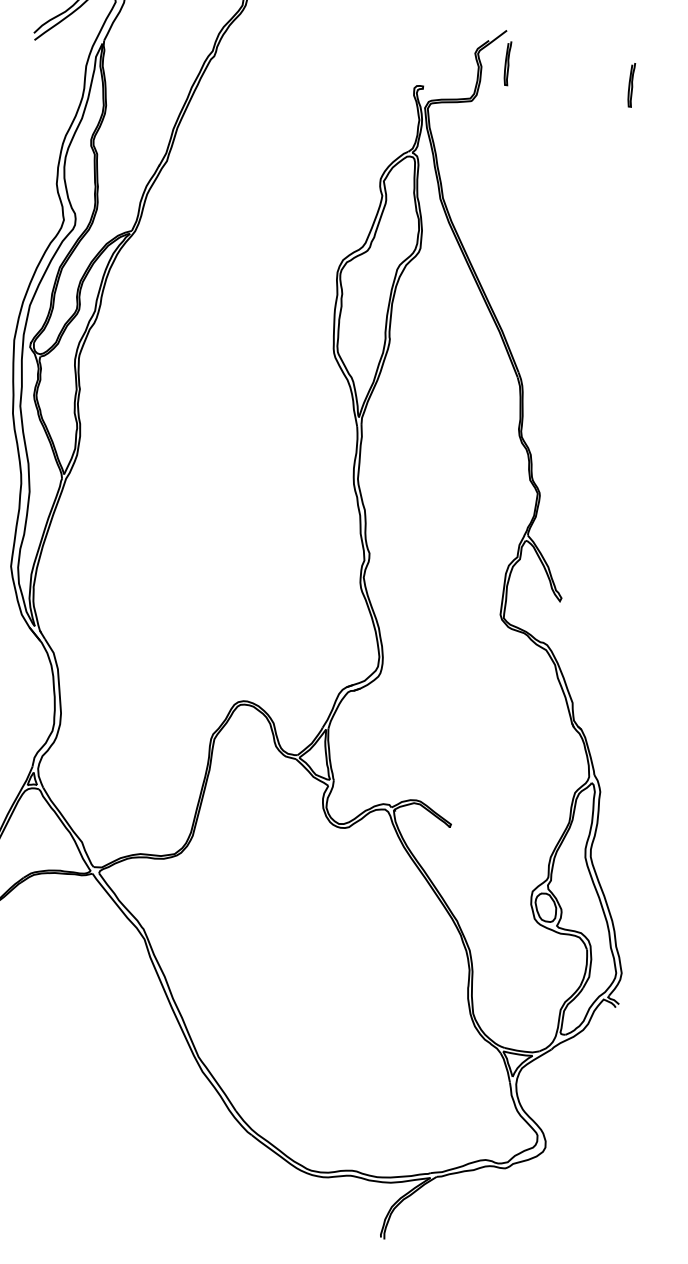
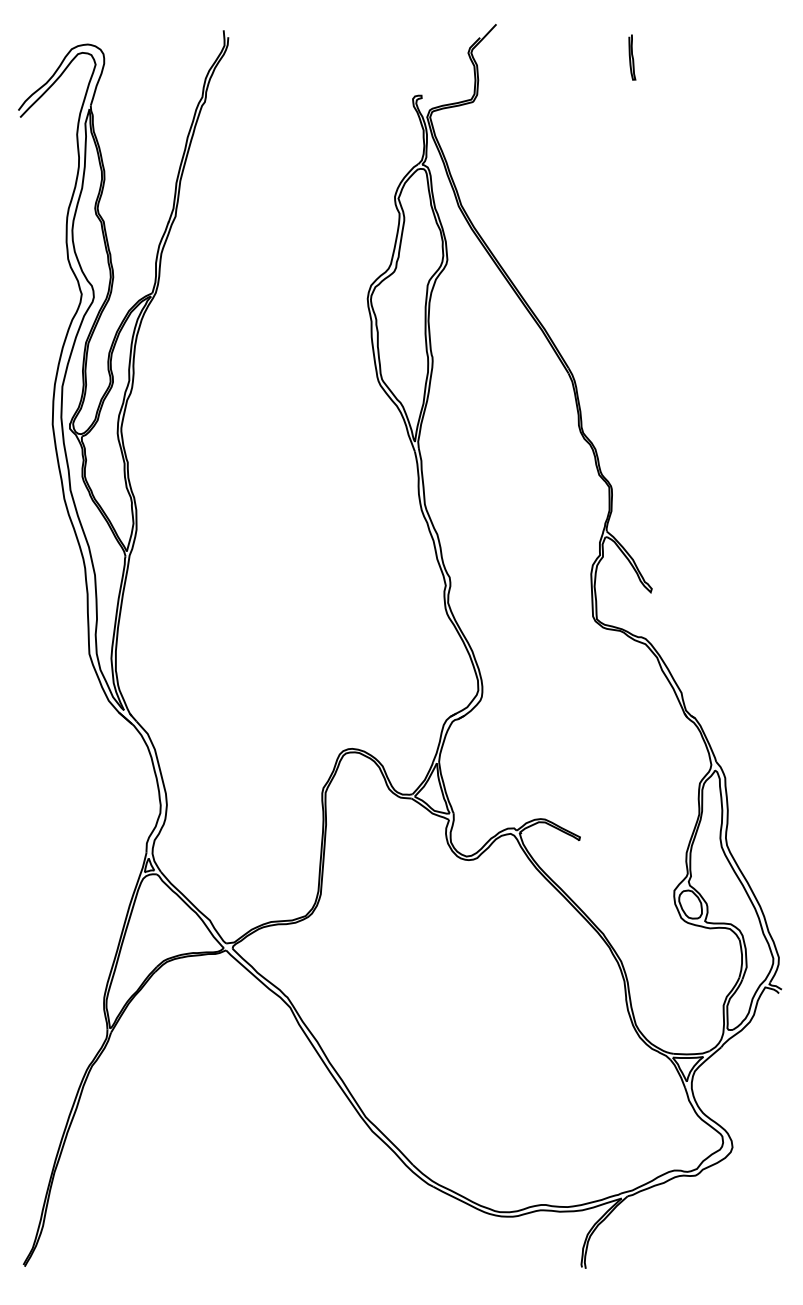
curve: (508, 63) -> (503, 57), removed

